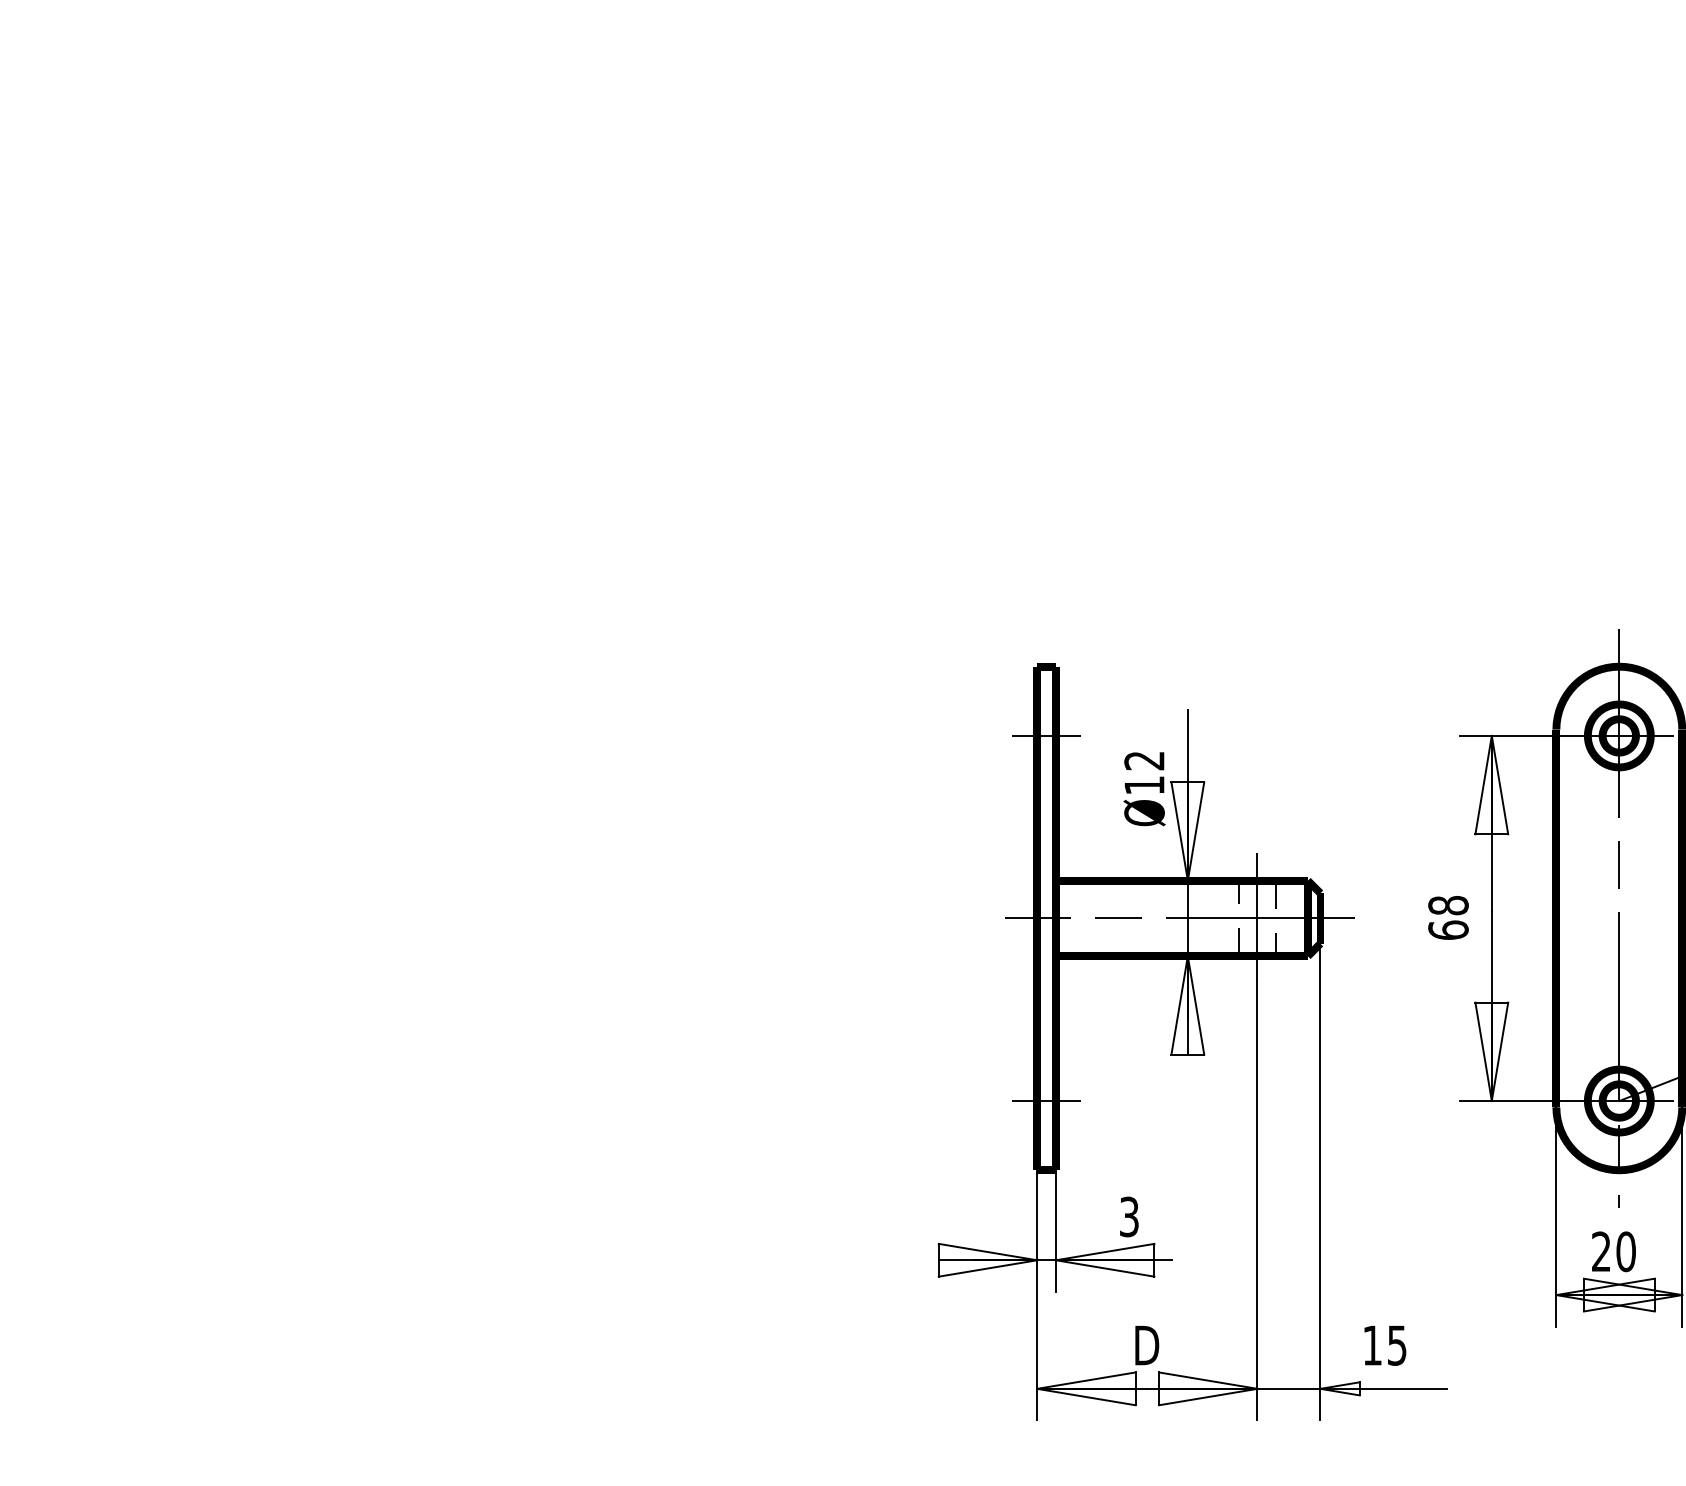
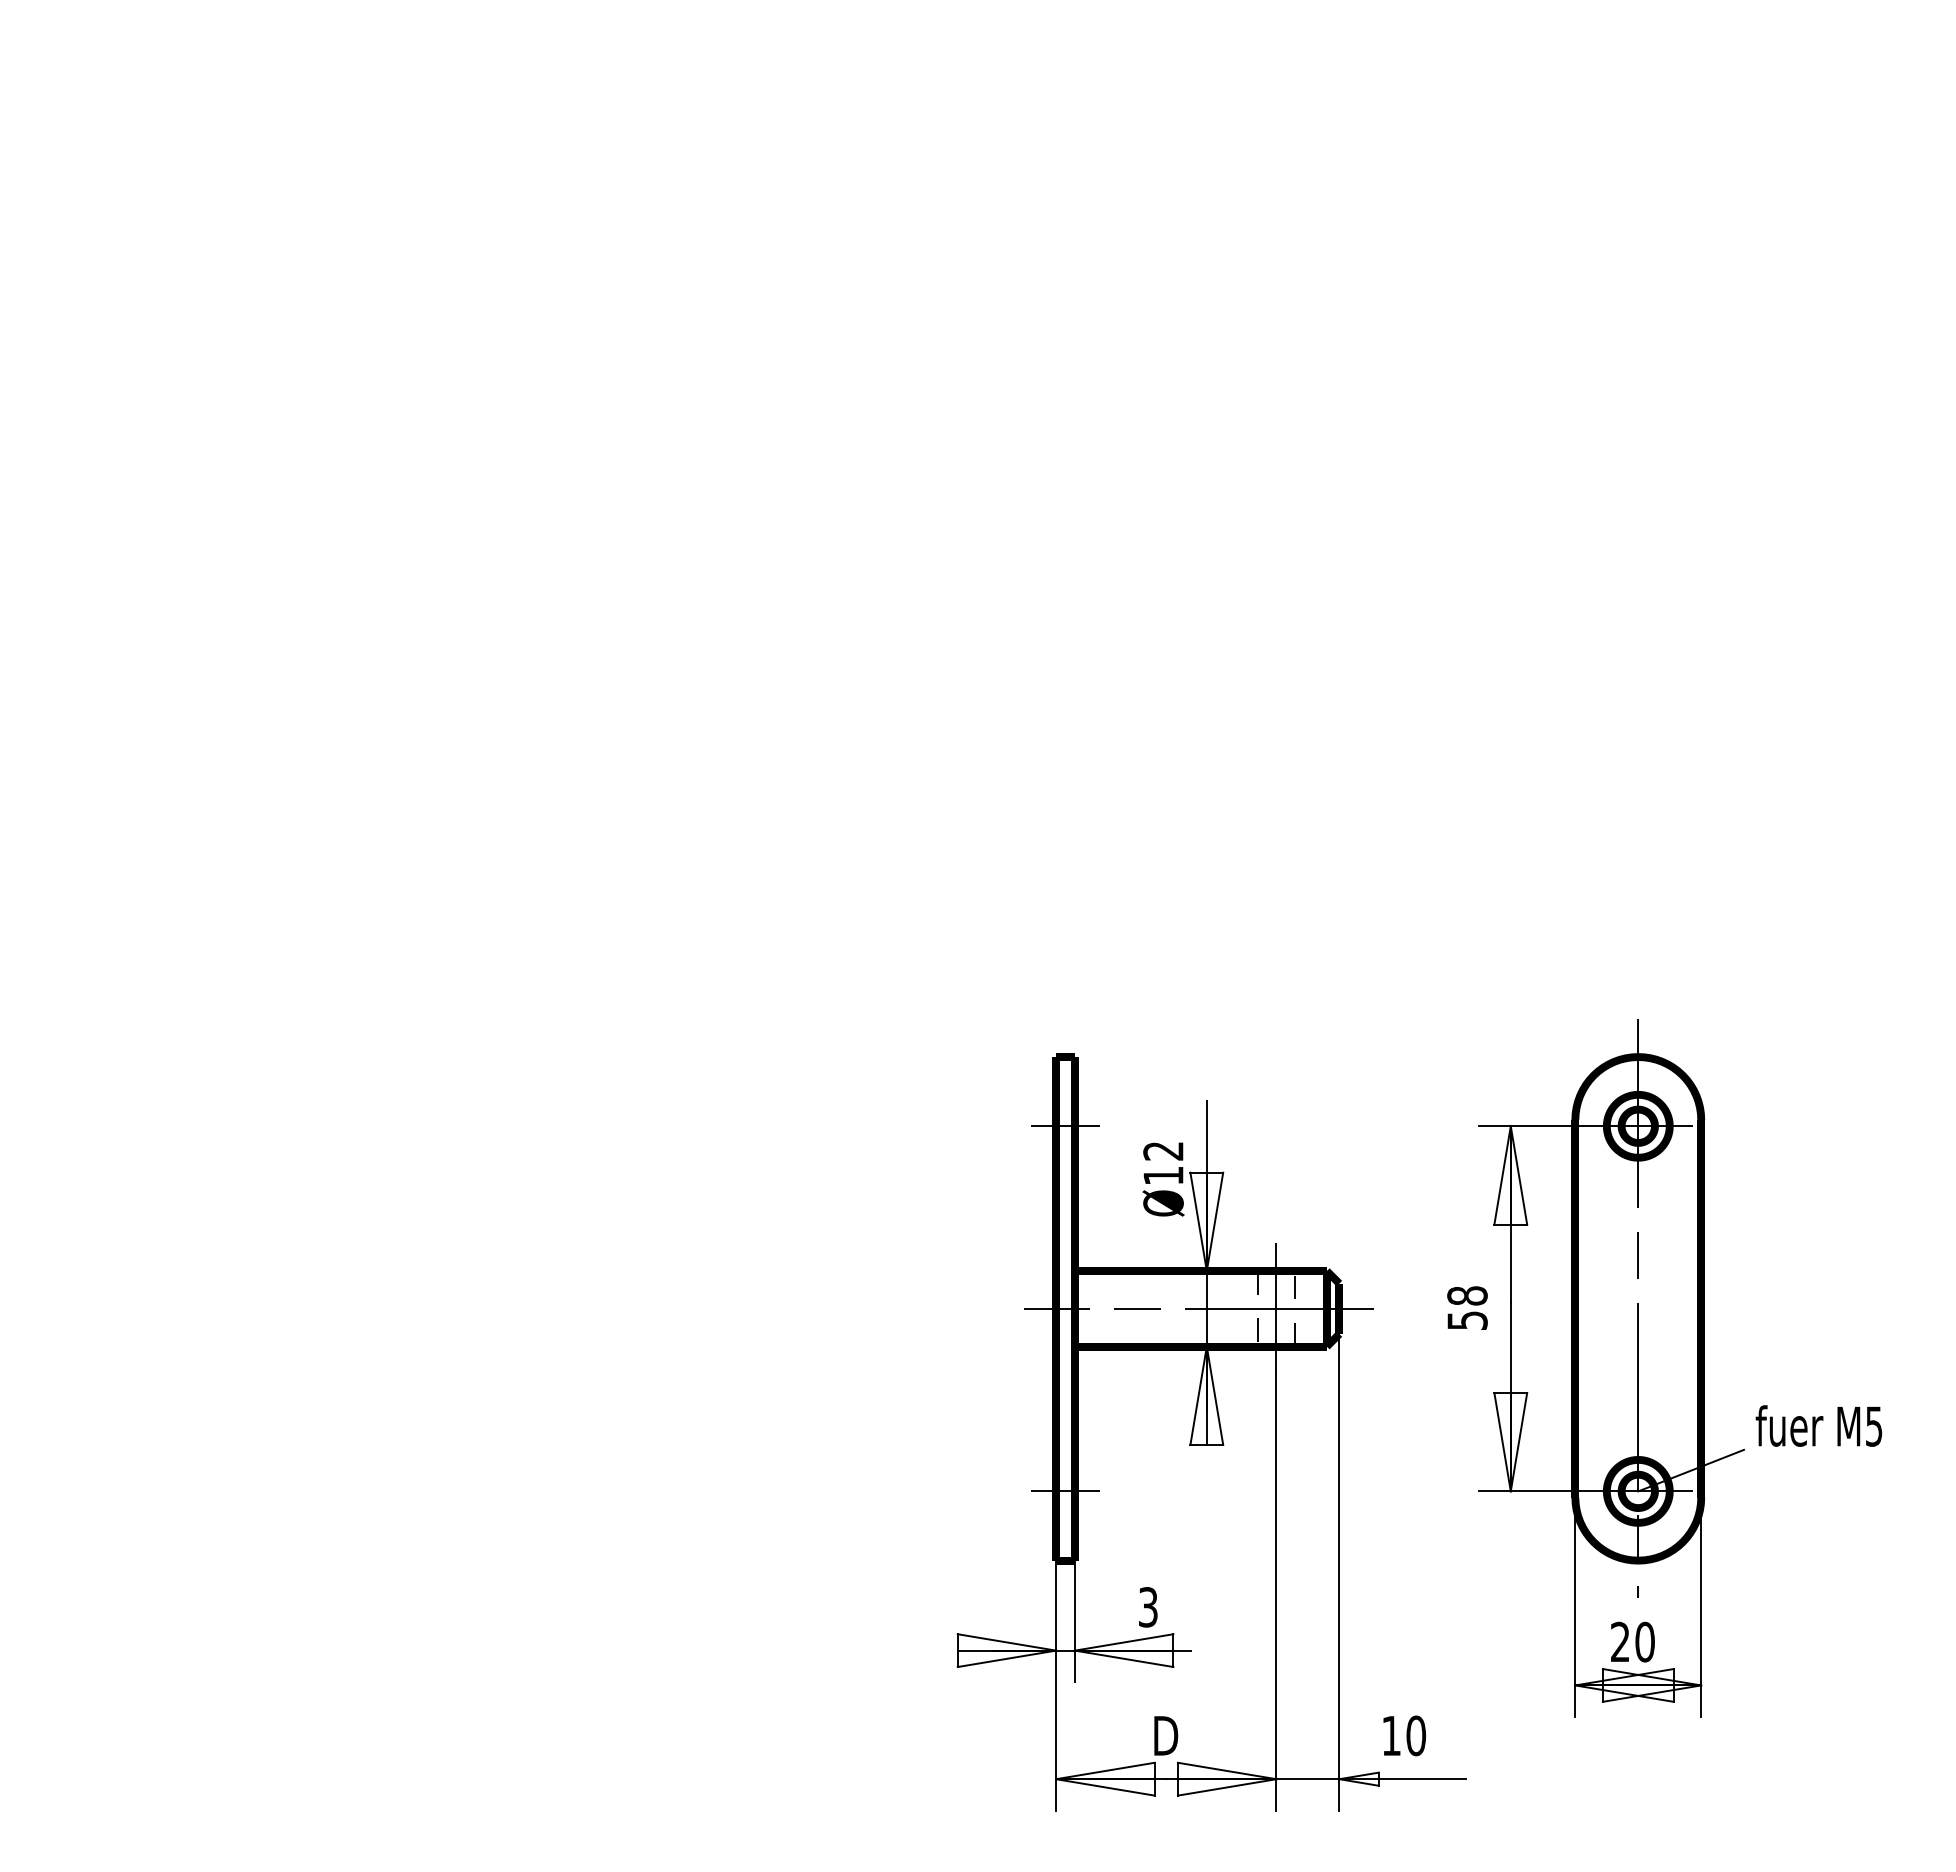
text: (1448, 930) -> (1467, 1320), 68 -> 58
text: (1396, 1345) -> (1415, 1735), 15 -> 10

